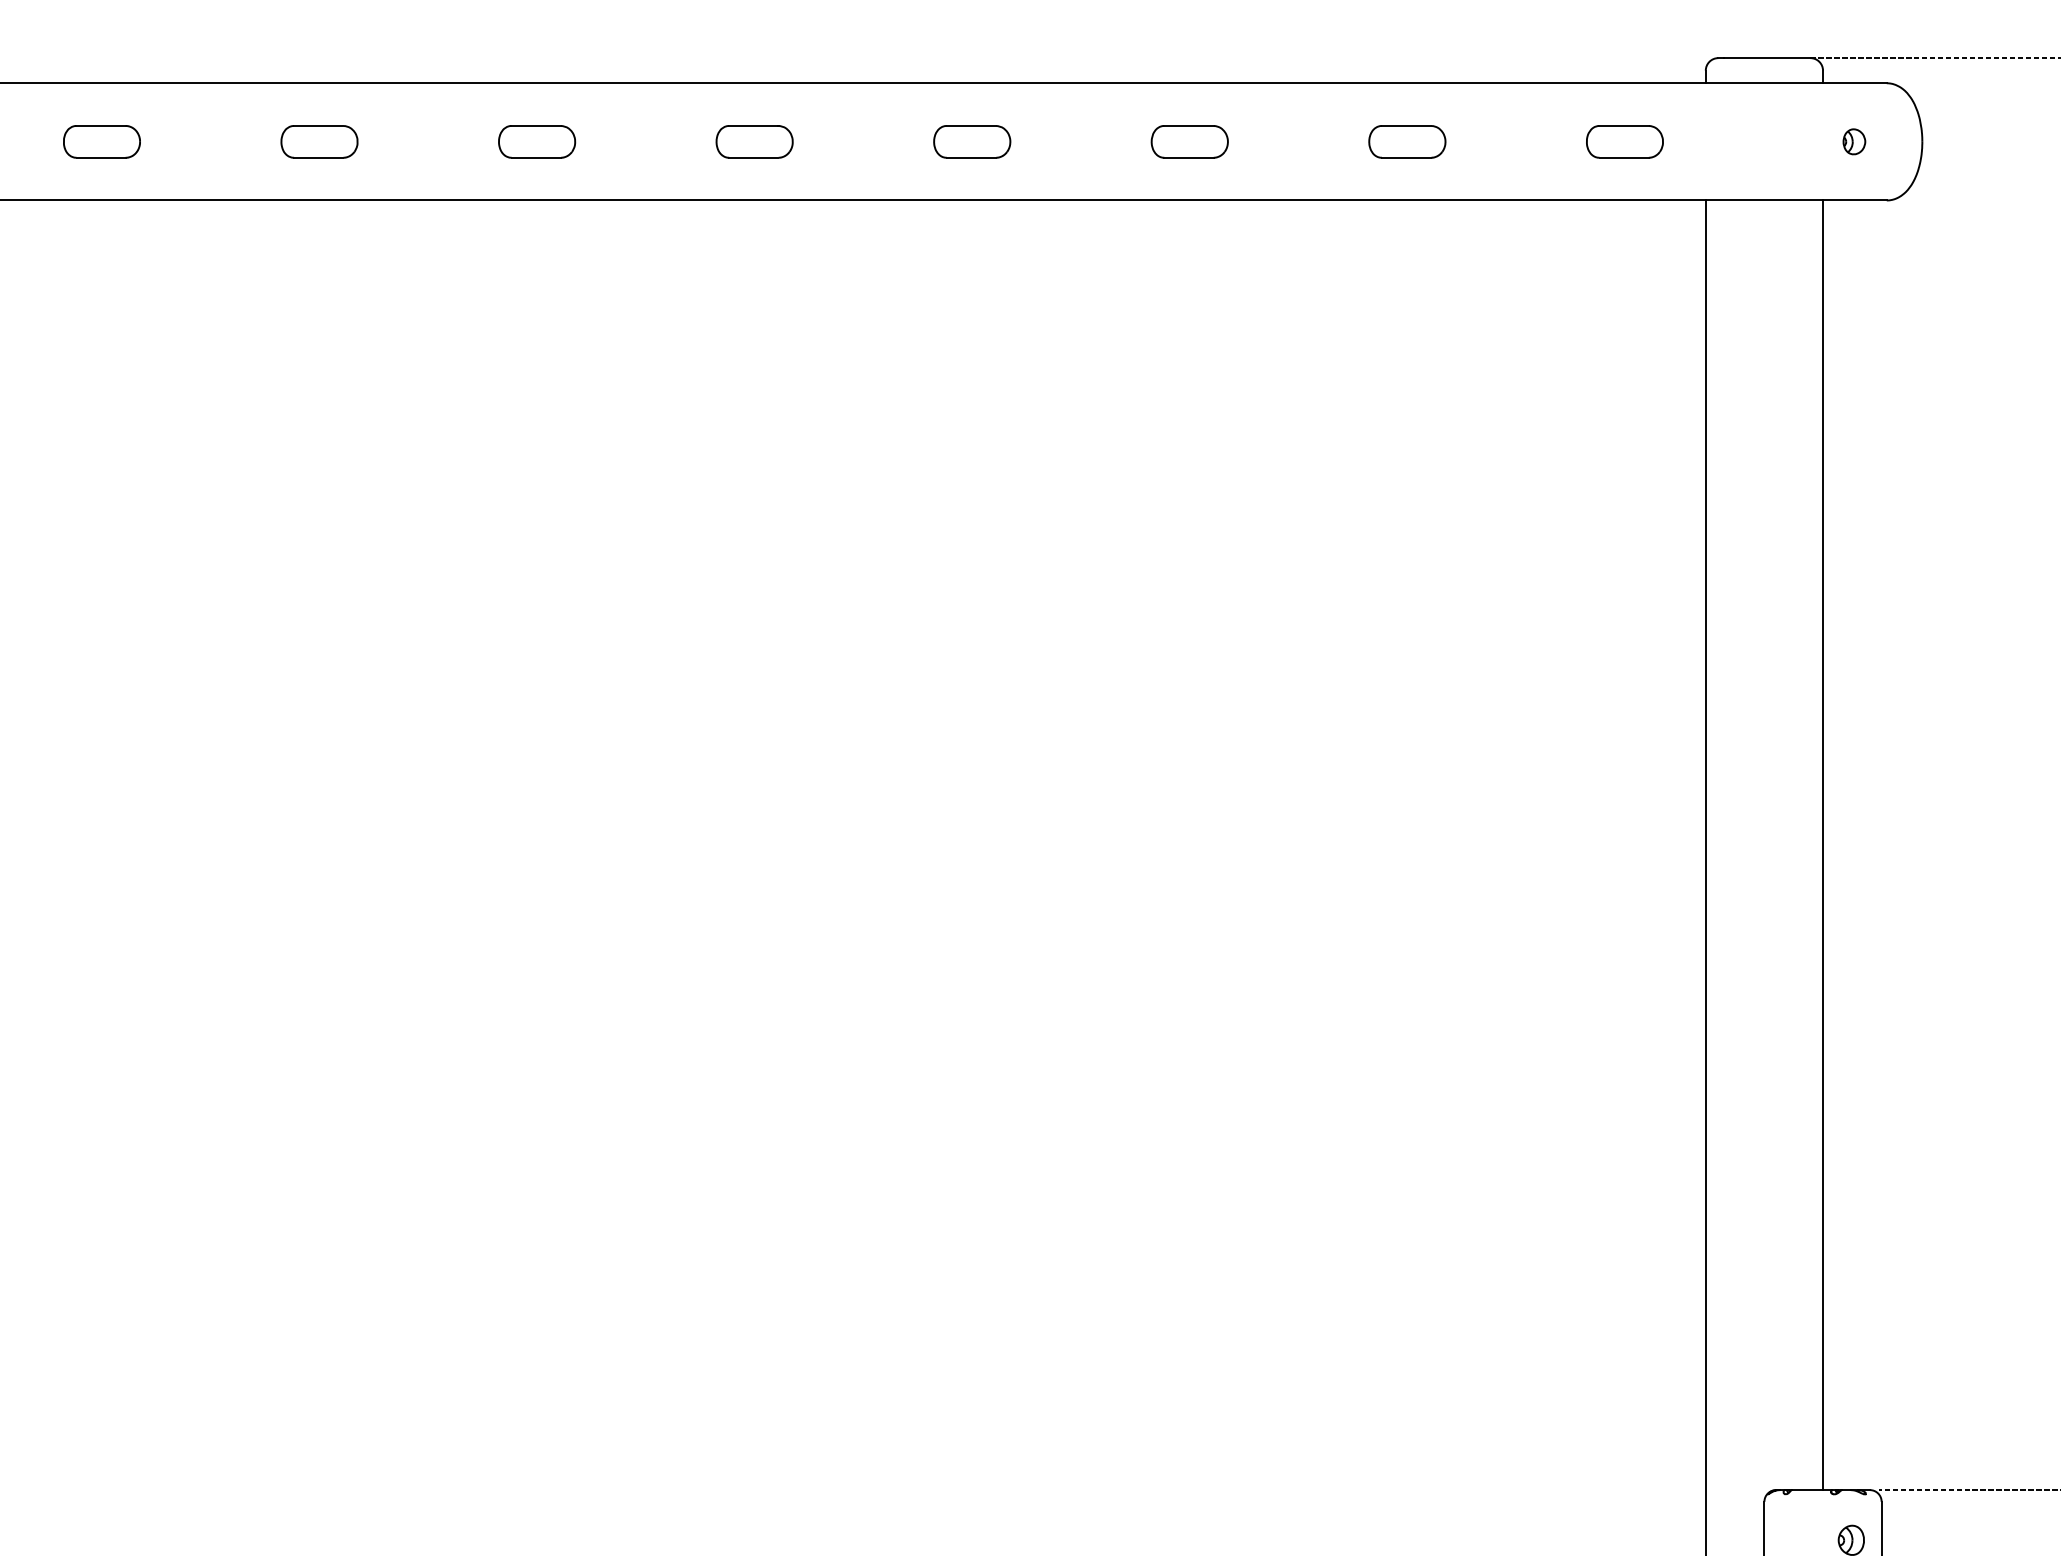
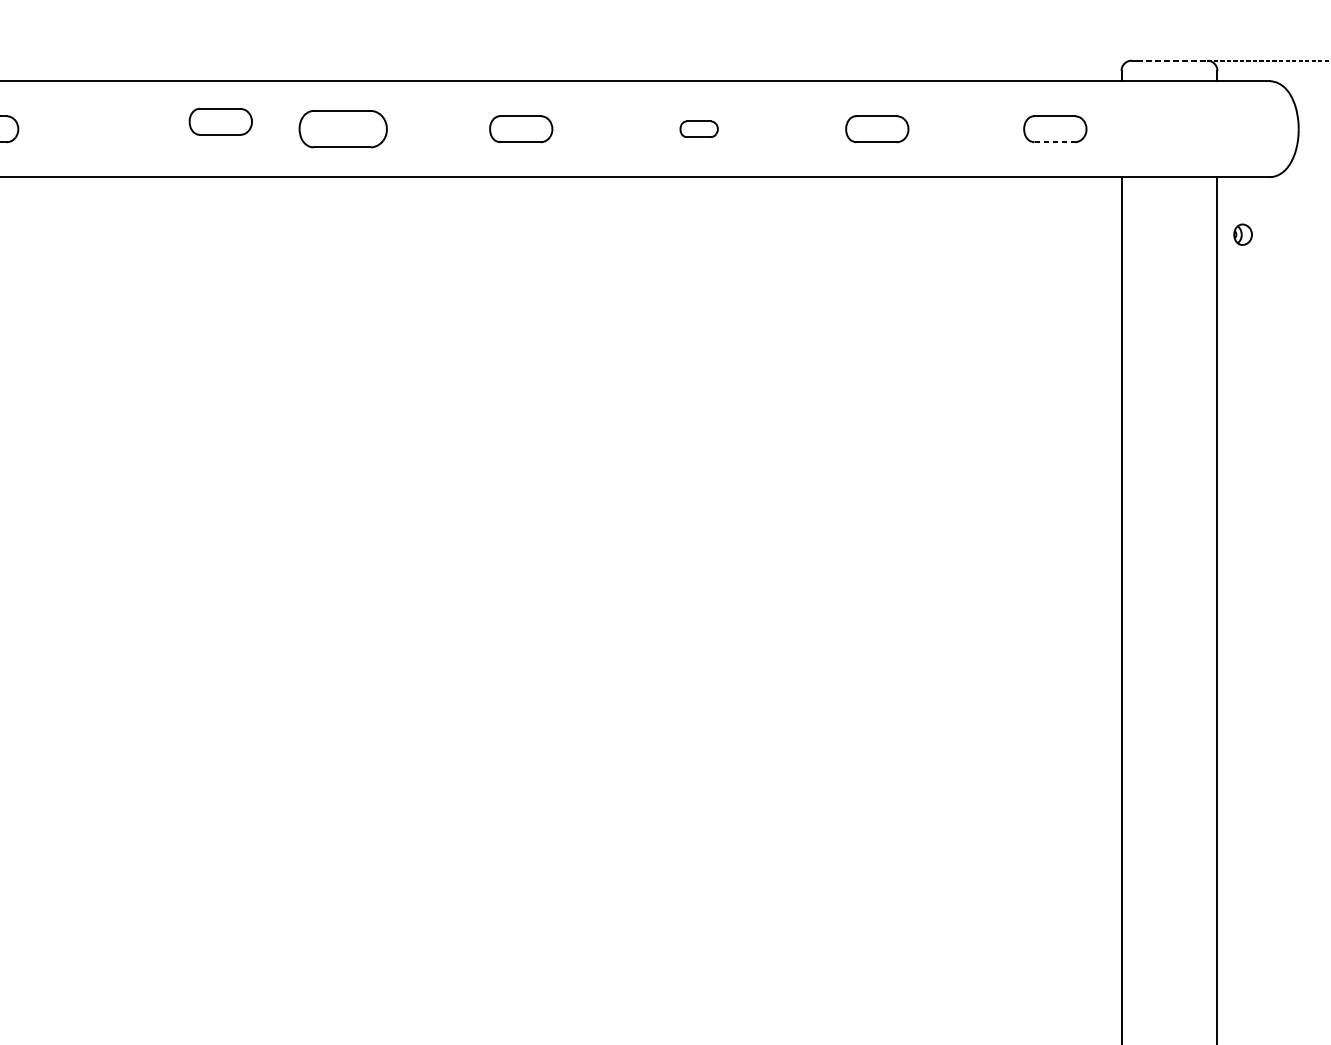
line: (1767, 58) -> (1172, 60), solid -> dashed
part: (537, 141) -> (221, 121), moved
part: (754, 141) -> (343, 128), size x1.4
part: (1189, 141) -> (699, 128), size x0.6
part: (1854, 141) -> (1243, 234), moved
line: (1624, 157) -> (1054, 141), solid -> dashed

